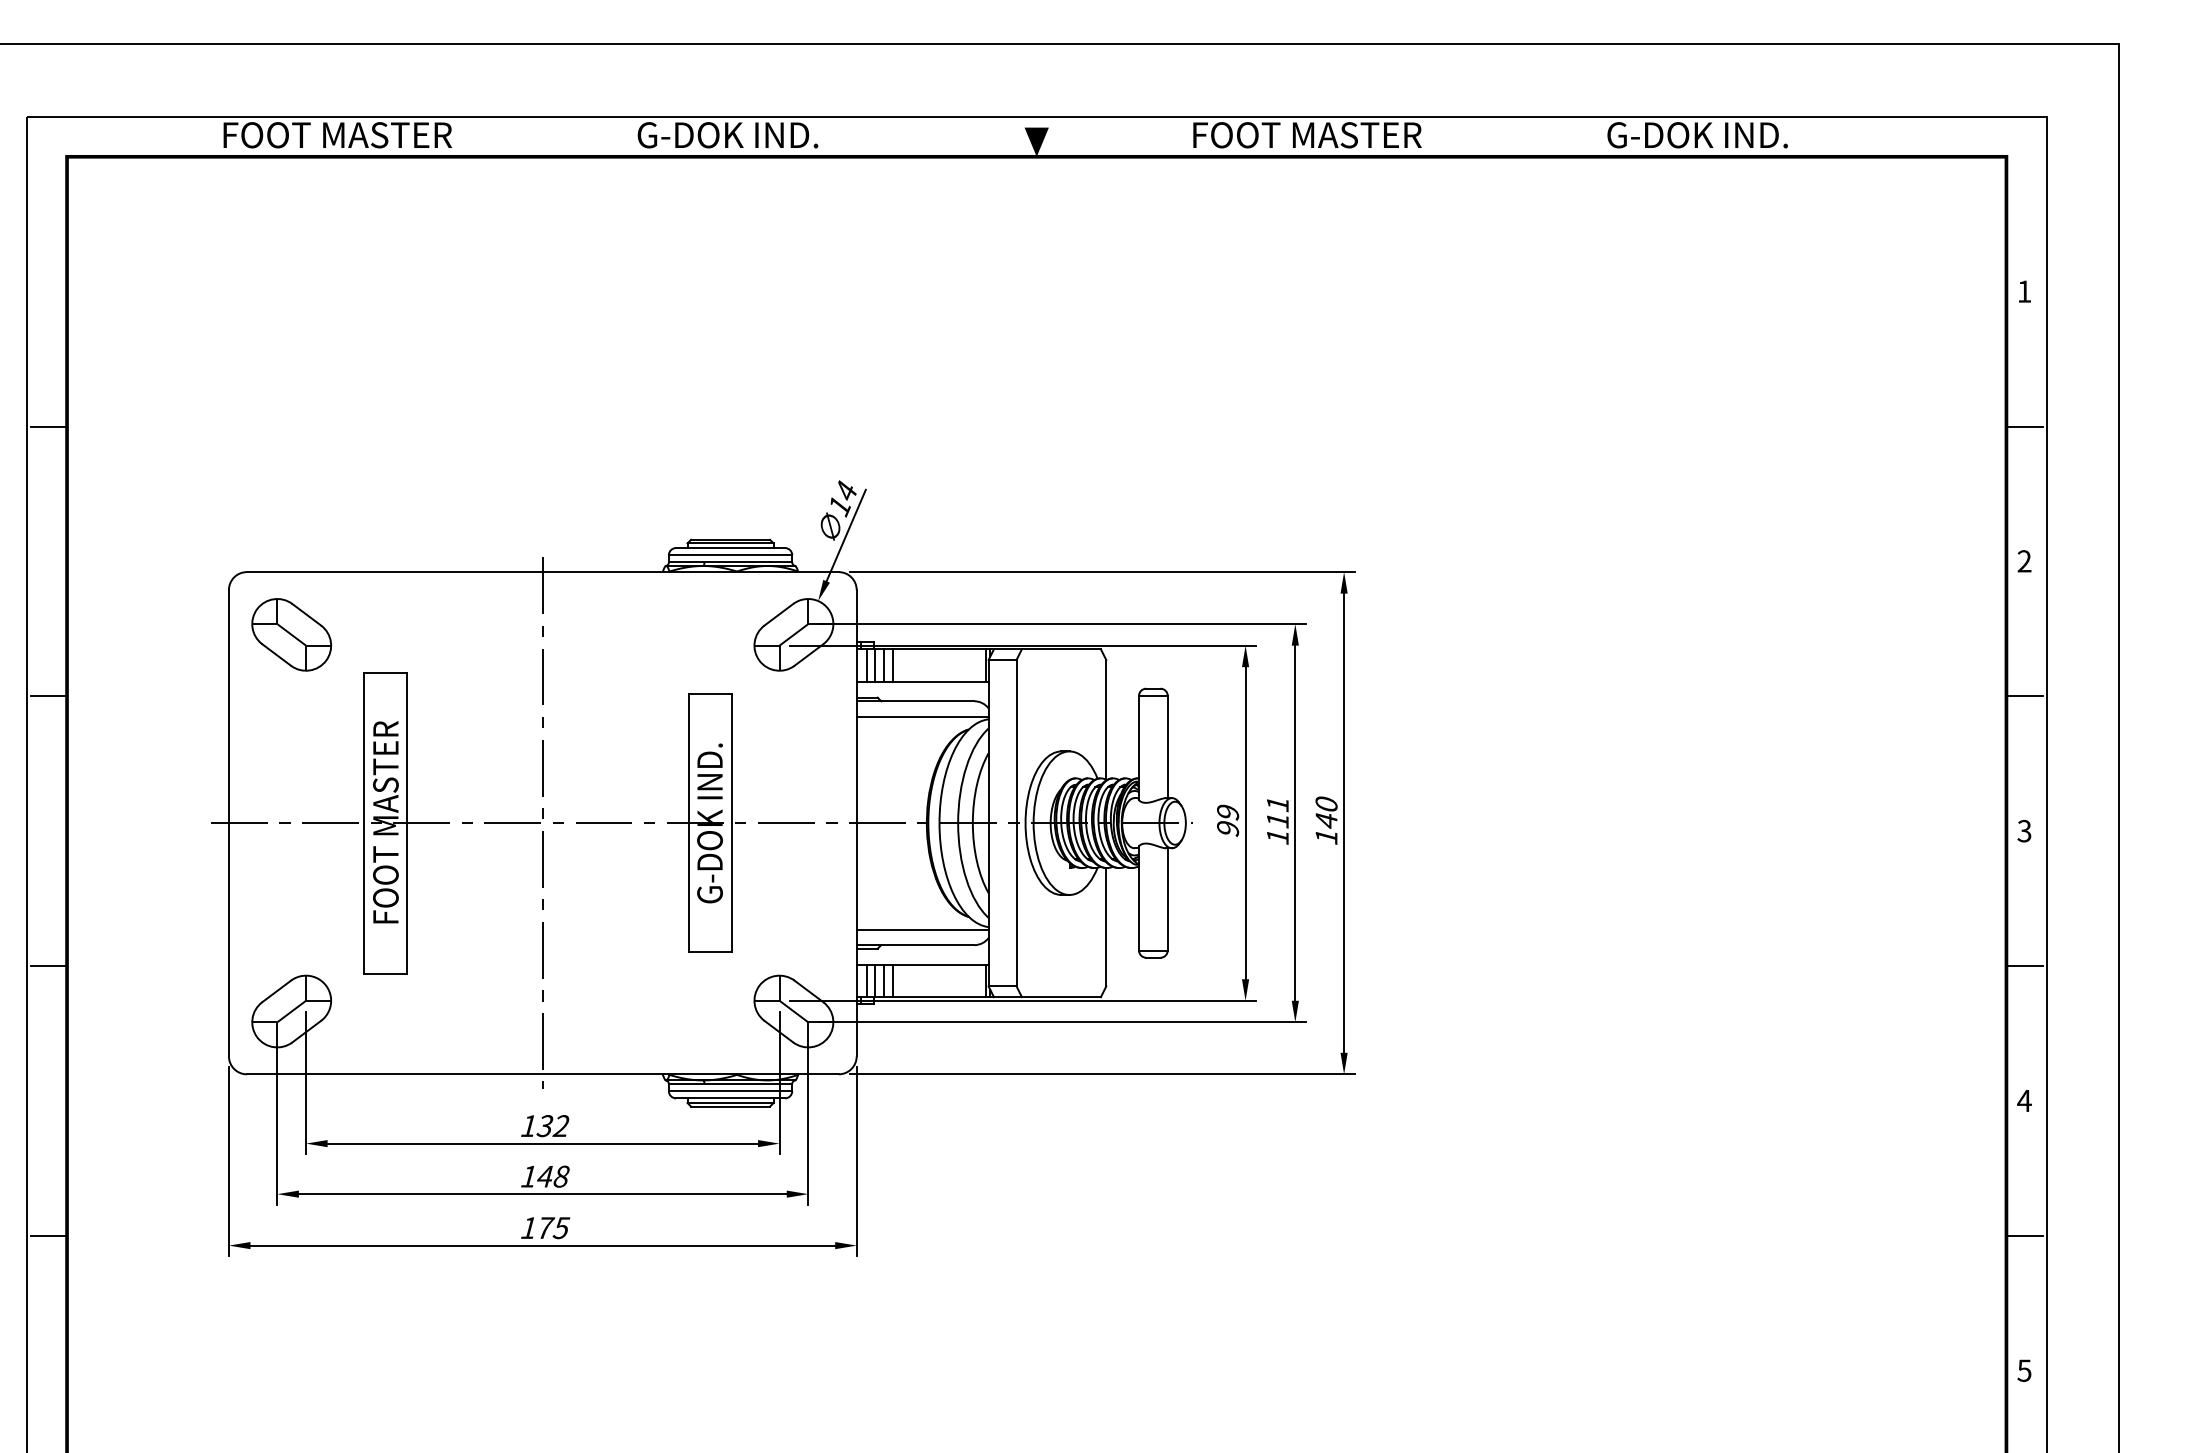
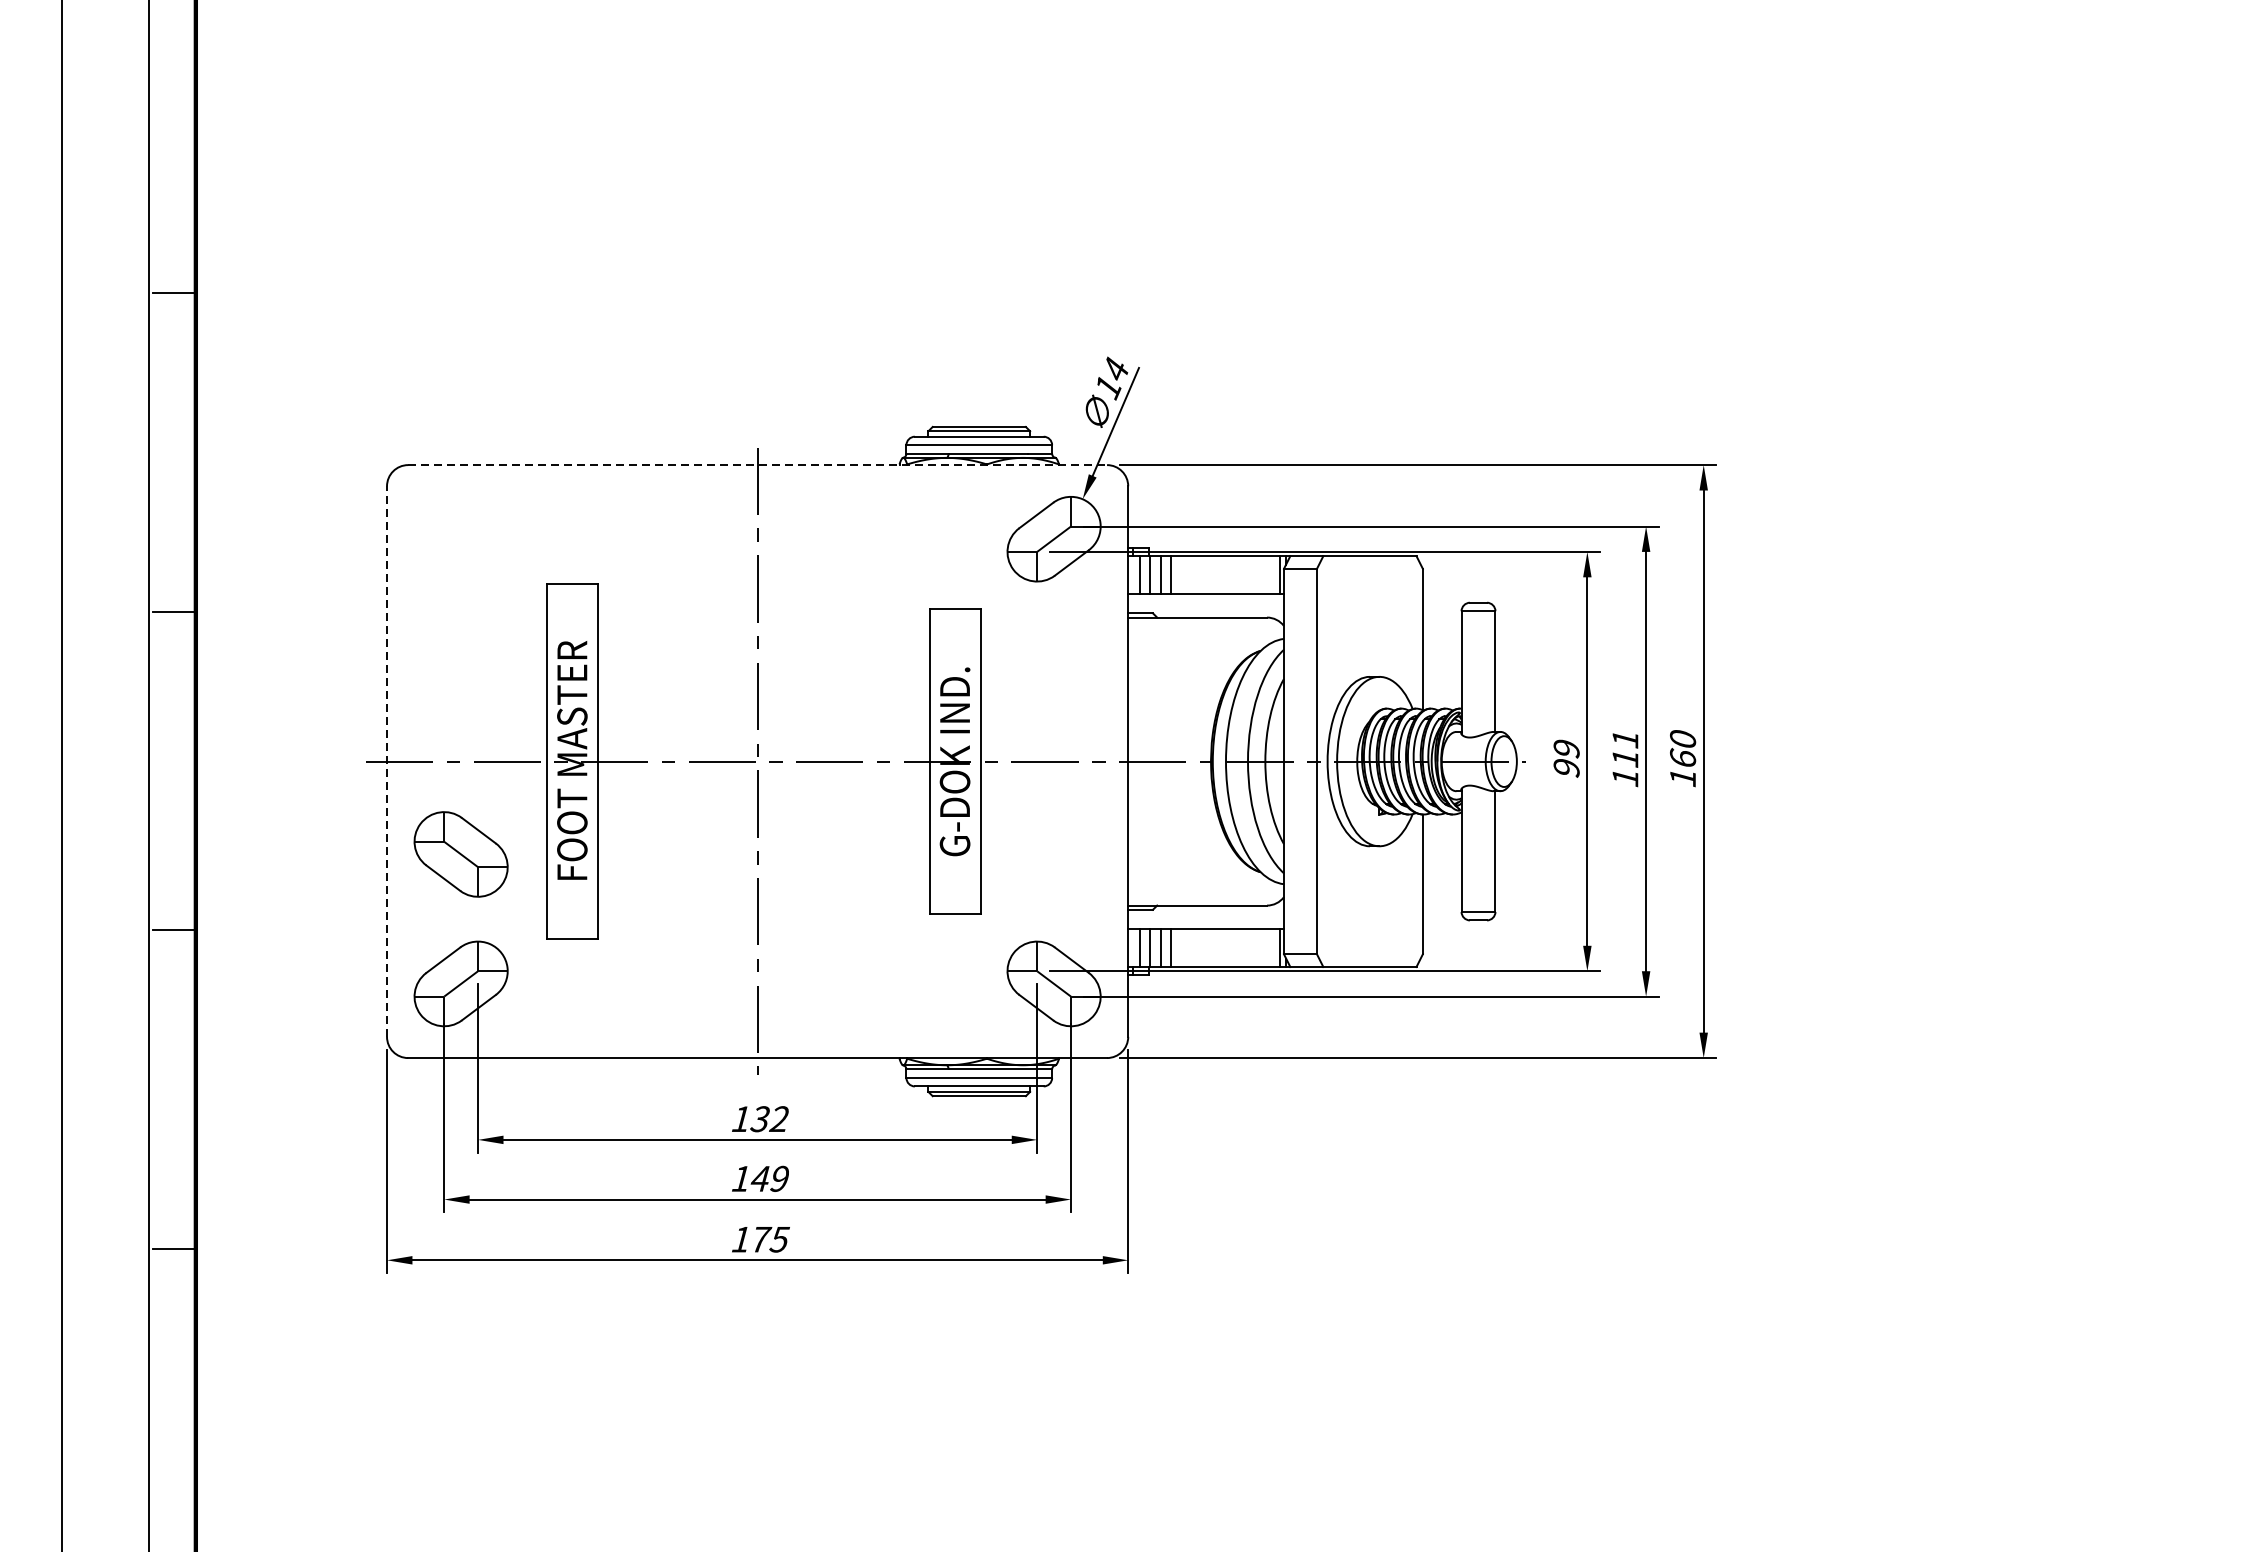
line: (542, 572) -> (757, 465), solid -> dashed
part: (291, 634) -> (460, 854), moved
line: (922, 716) -> (1205, 635), removed
text: (1326, 819) -> (1682, 757), 140 -> 160
line: (228, 822) -> (386, 760), solid -> dashed
line: (922, 929) -> (1205, 887), removed
text: (561, 1176) -> (779, 1178), 148 -> 149

